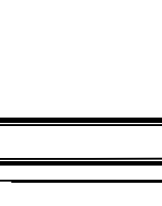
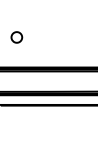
part: (37, 68) -> (16, 37), added

